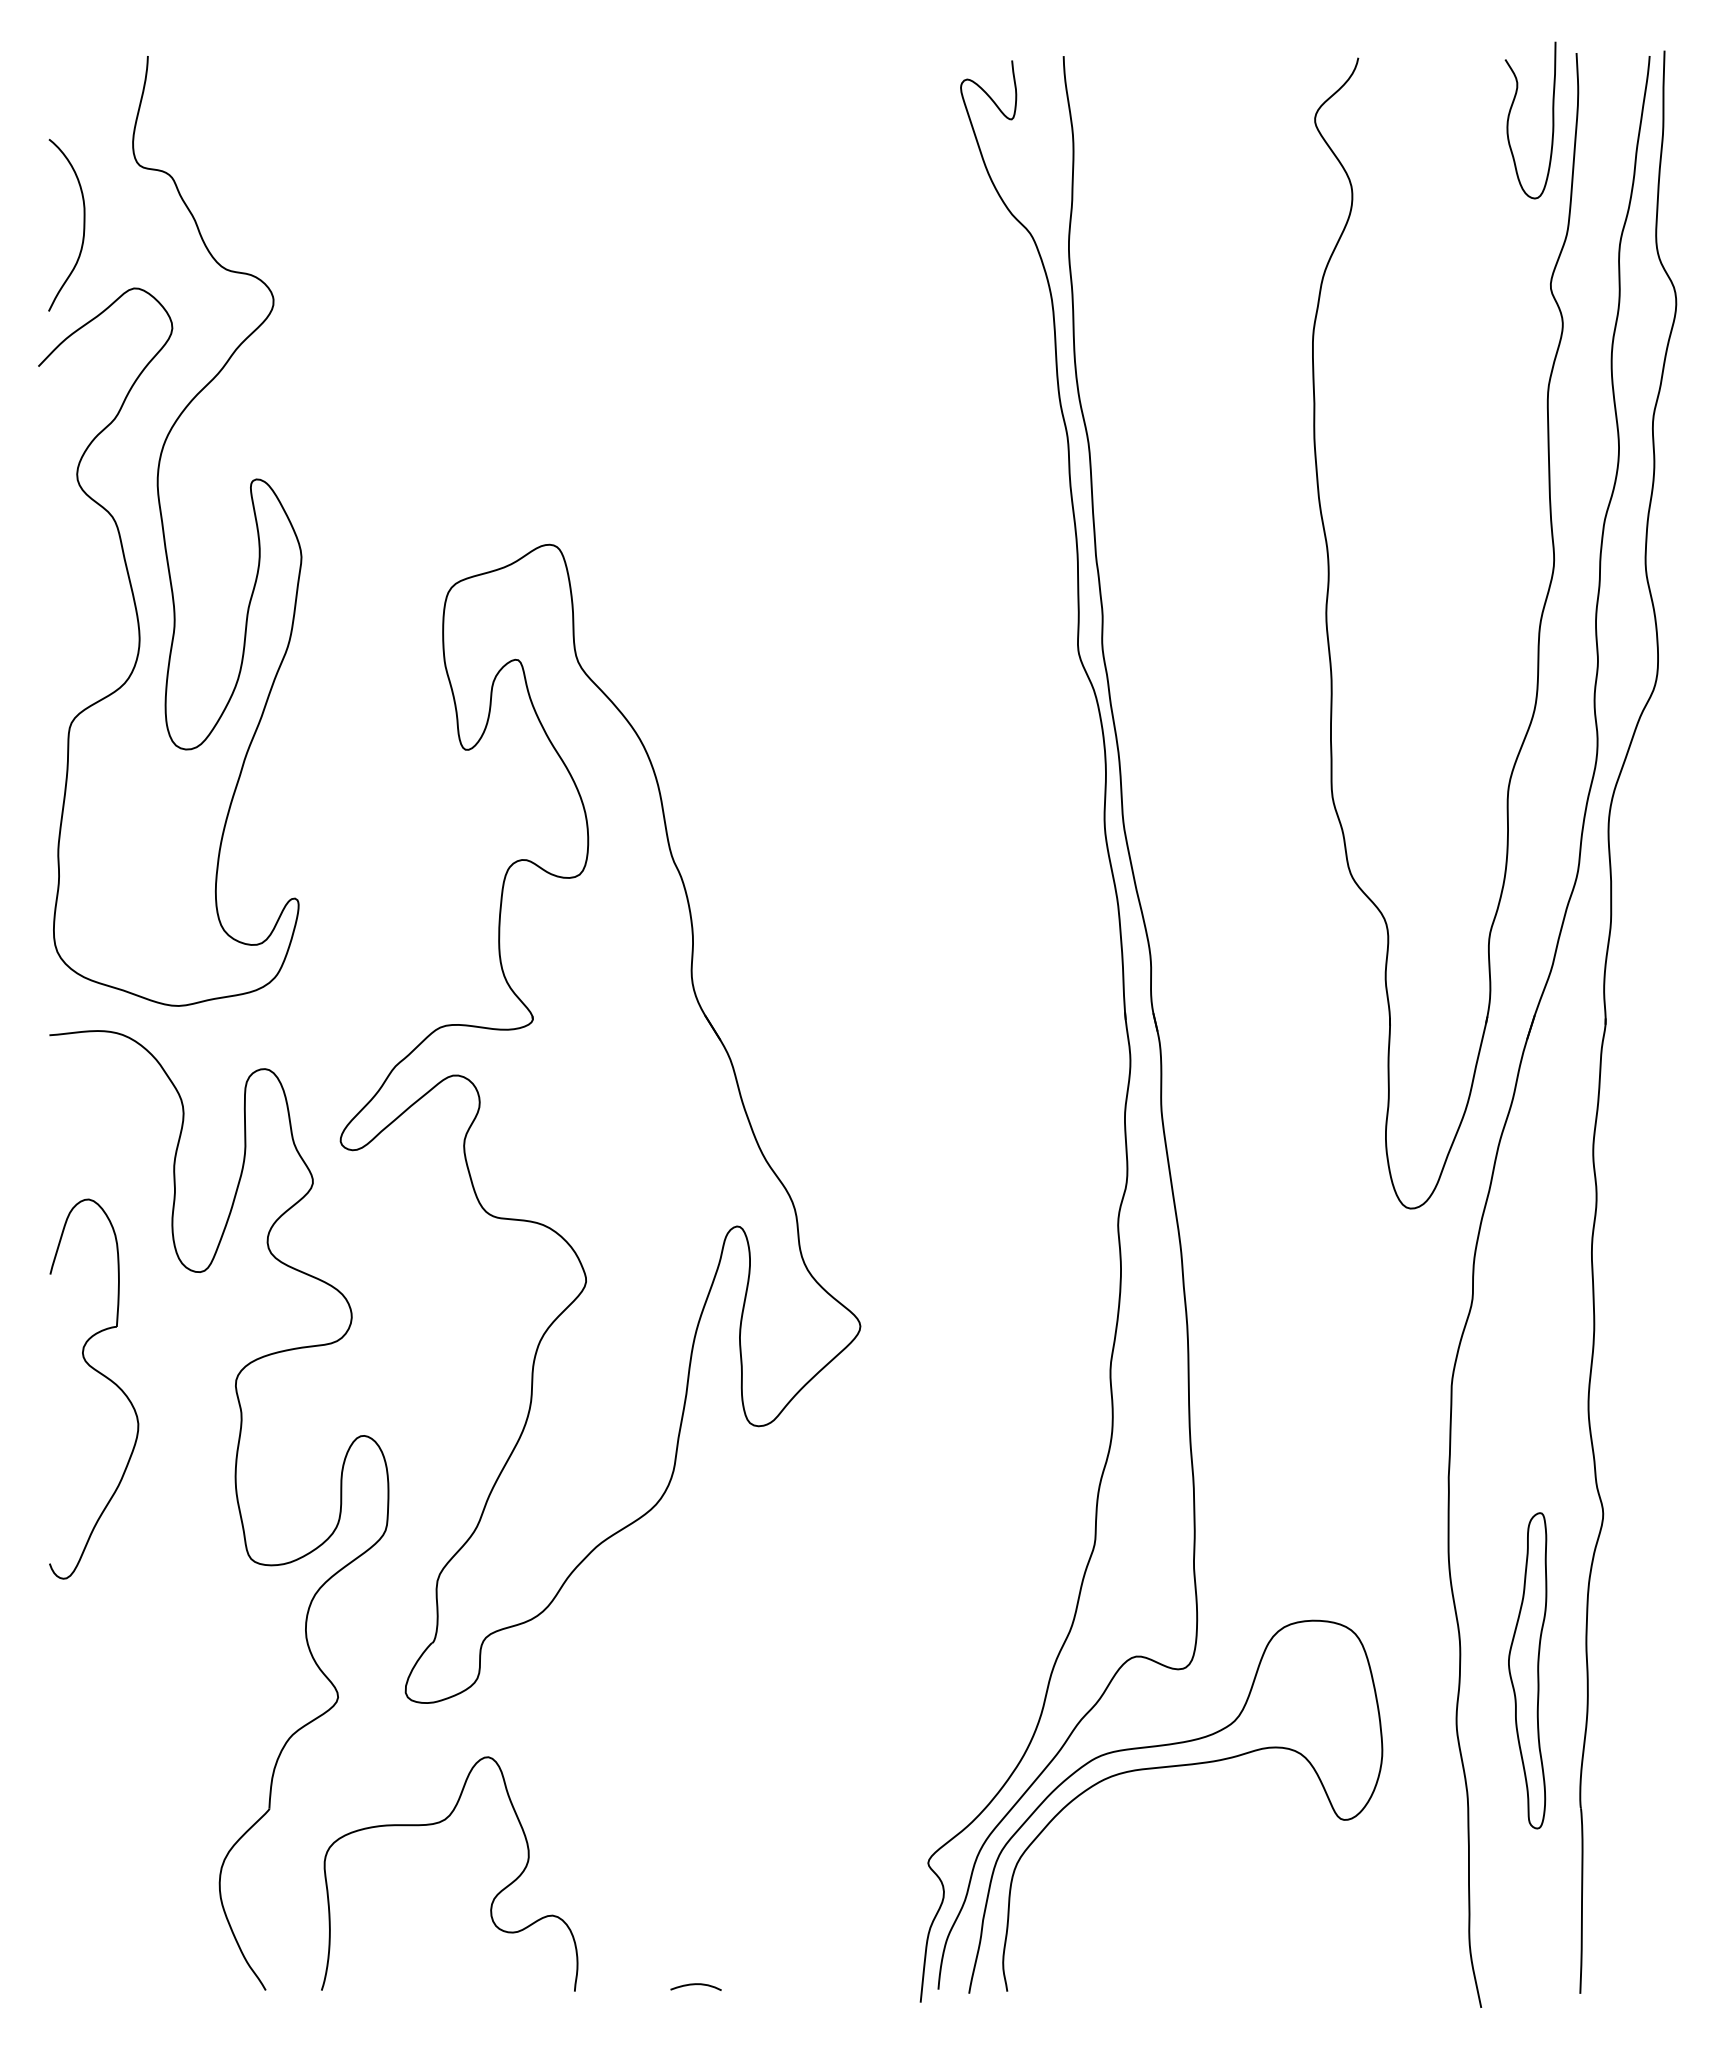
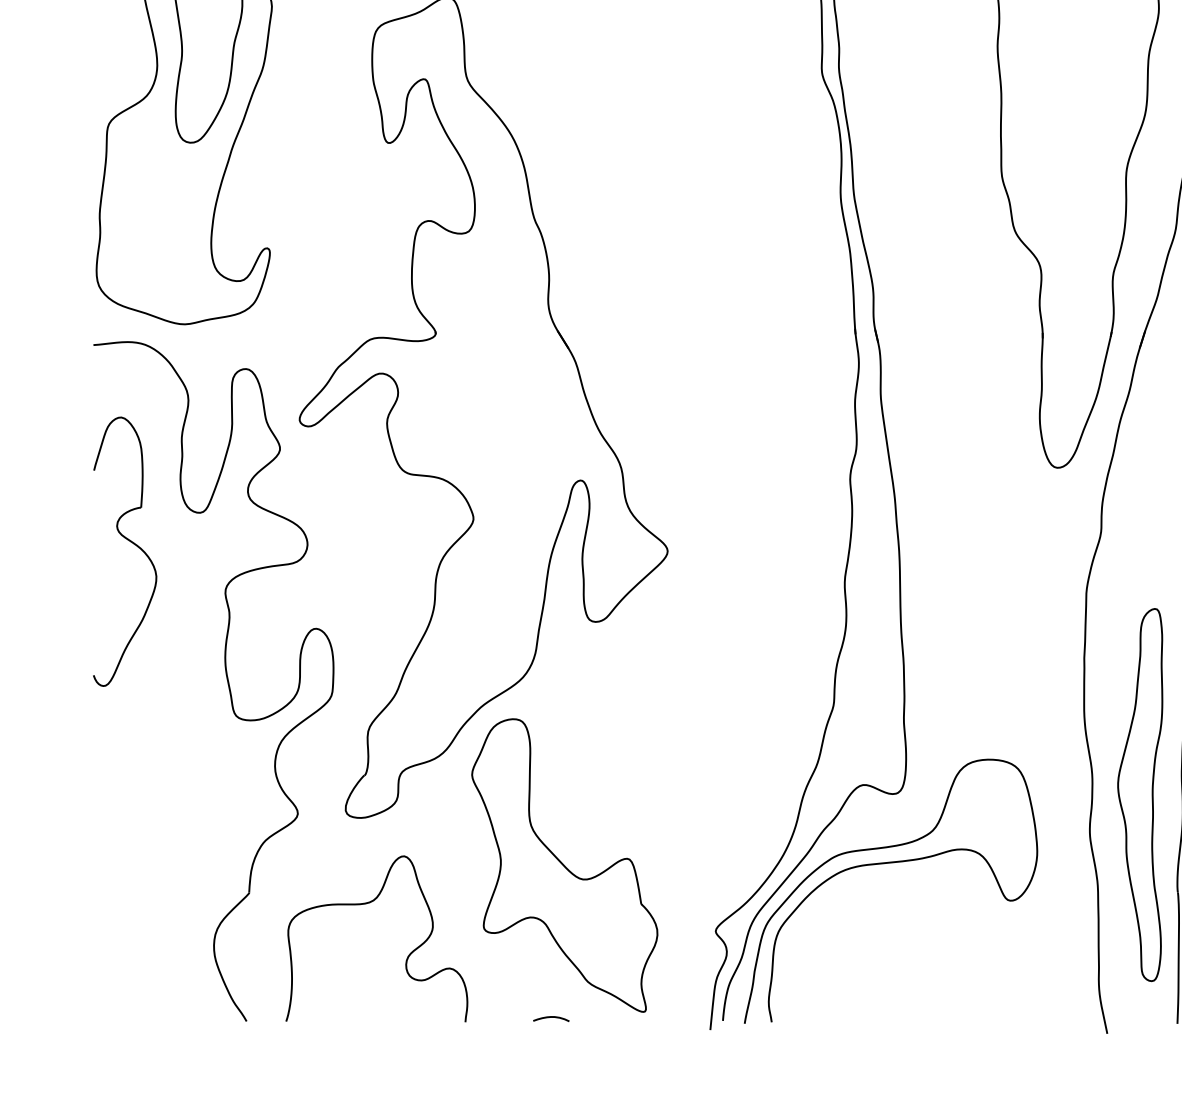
part: (101, 1375) -> (130, 542), moved
part: (1527, 1670) -> (1140, 794), size x1.67
part: (714, 1769) -> (564, 865), added

